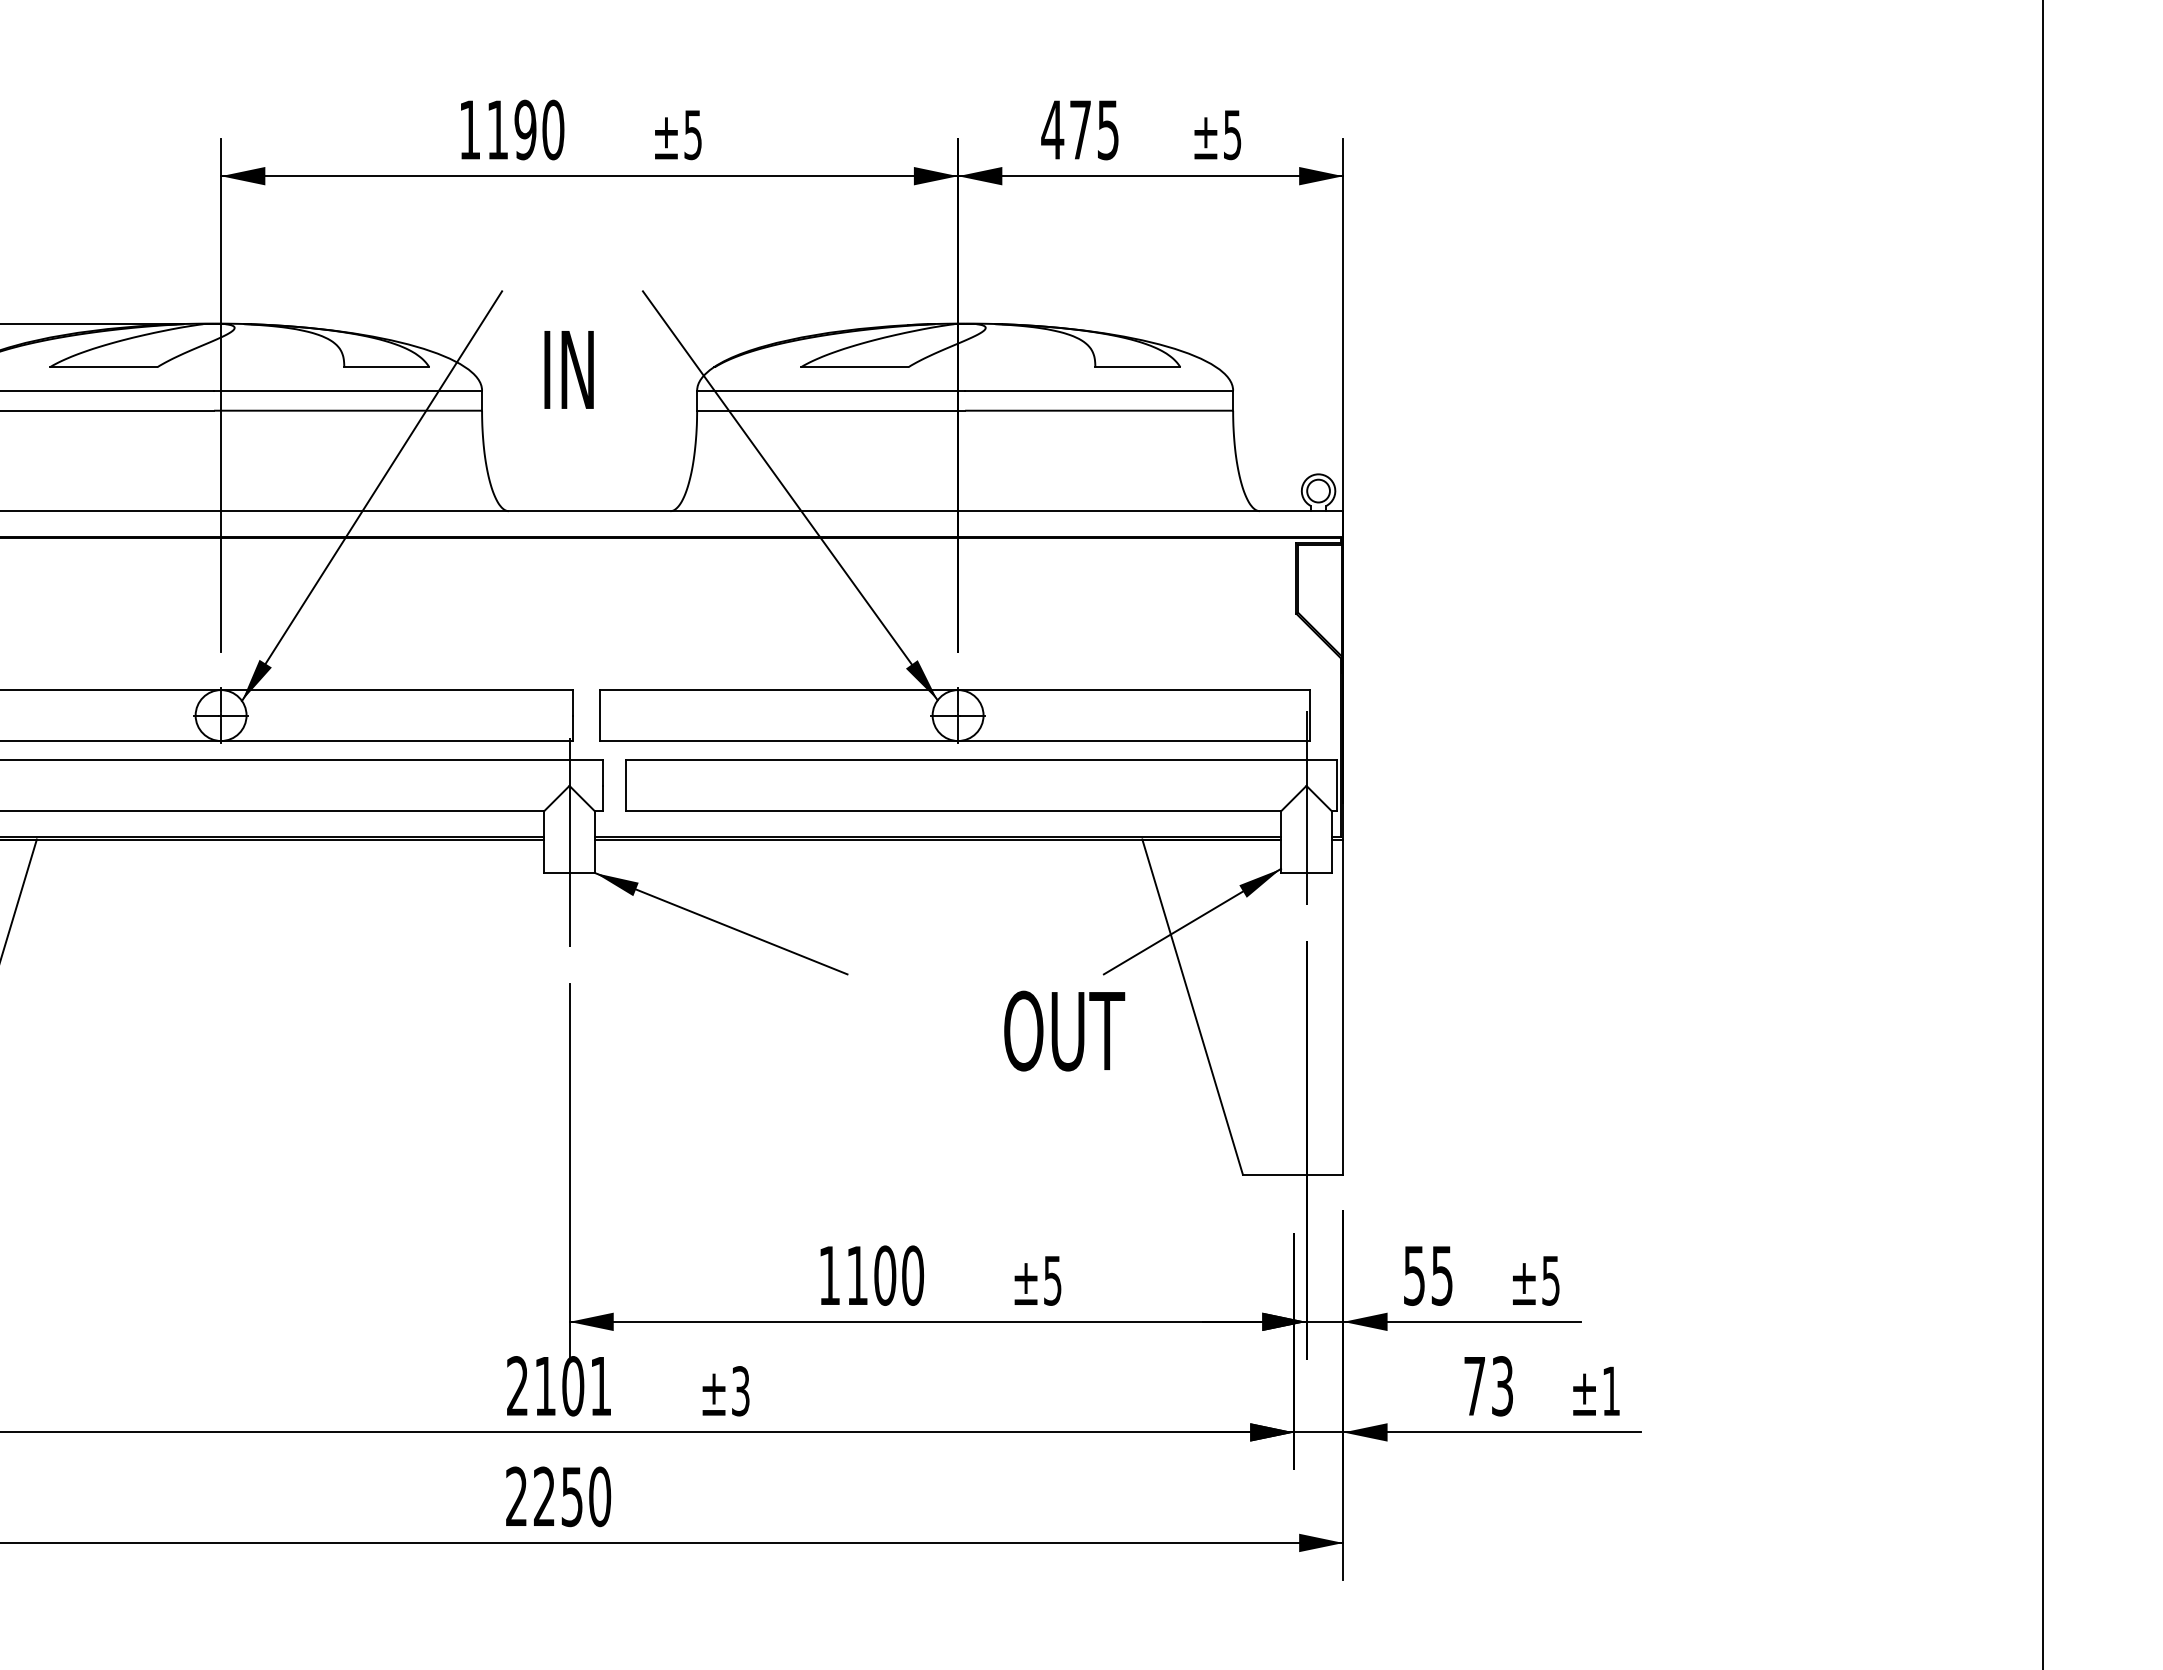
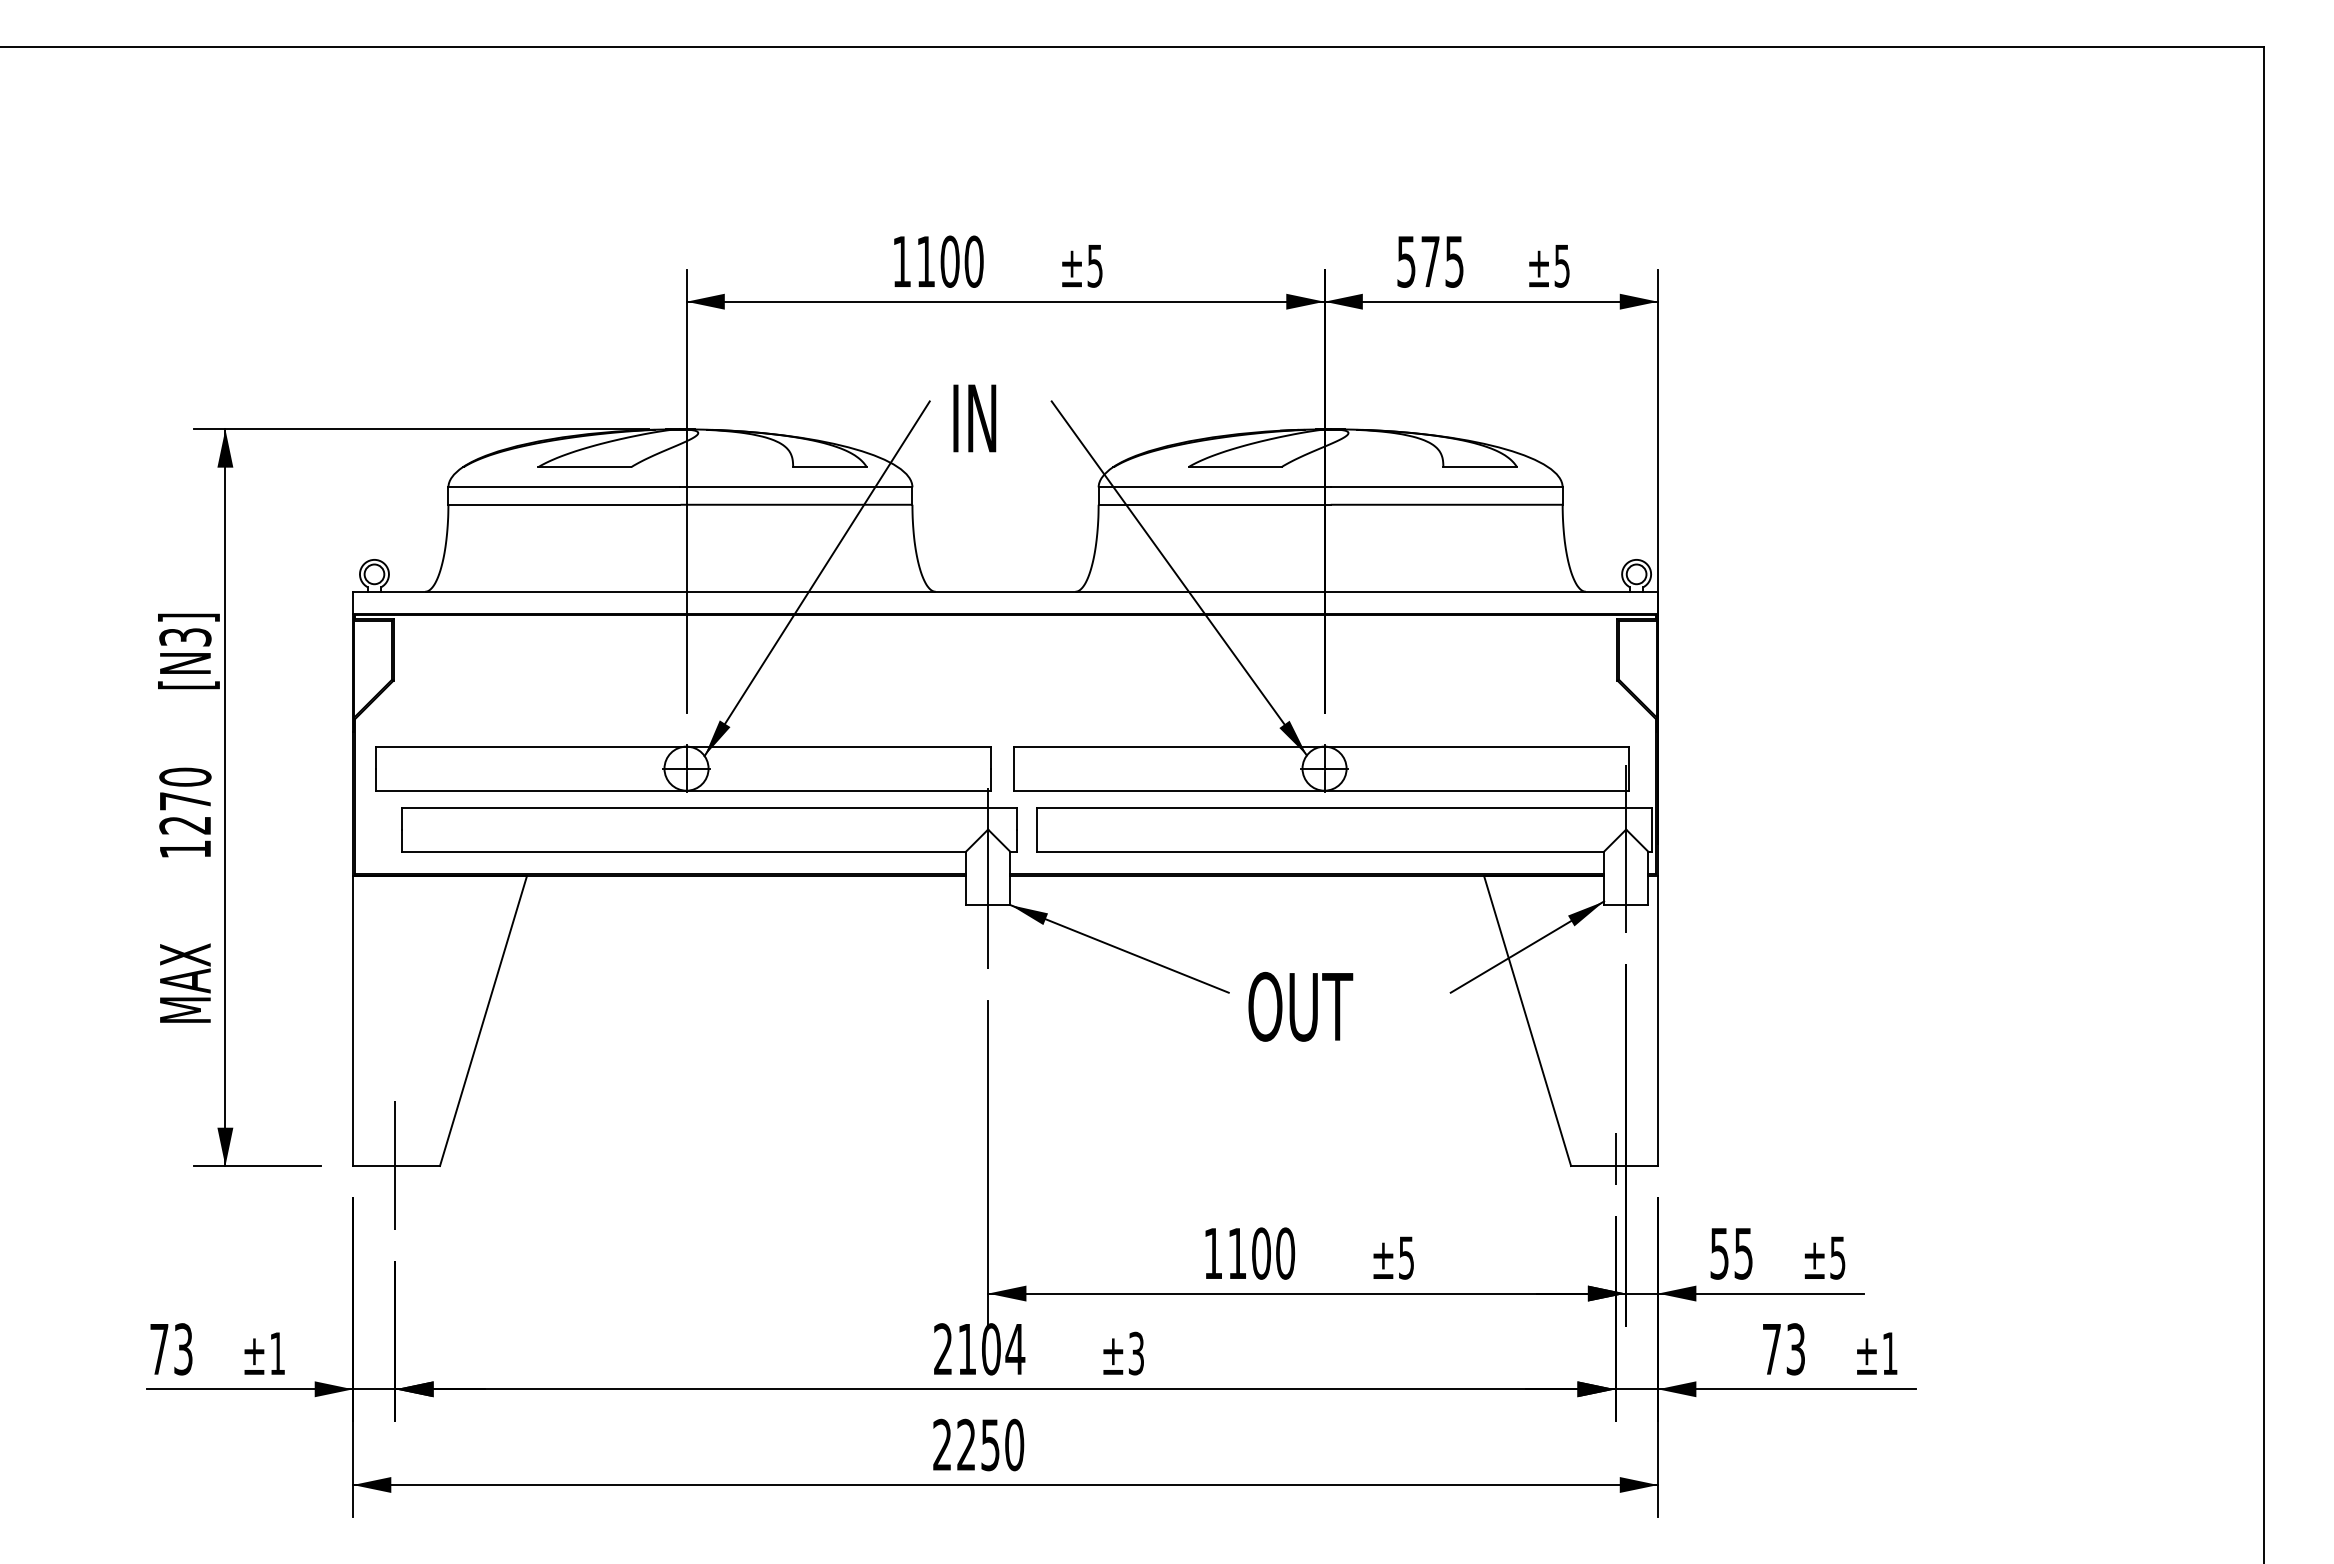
text: (524, 129) -> (949, 261), 1190 -> 1100
text: (1052, 129) -> (1406, 261), 475 -> 575
text: (568, 369) -> (974, 418), moved
text: (1064, 1030) -> (1300, 1006), moved
line: (1294, 1166) -> (1615, 1159), added
text: (601, 1386) -> (1015, 1349), 2101 -> 2104

